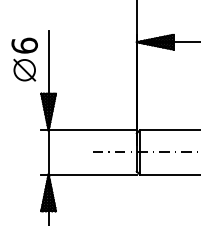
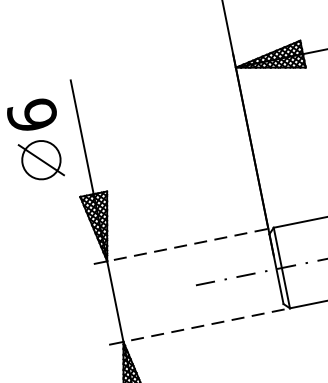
line: (89, 130) -> (181, 246), solid -> dashed
line: (92, 174) -> (203, 325), solid -> dashed

